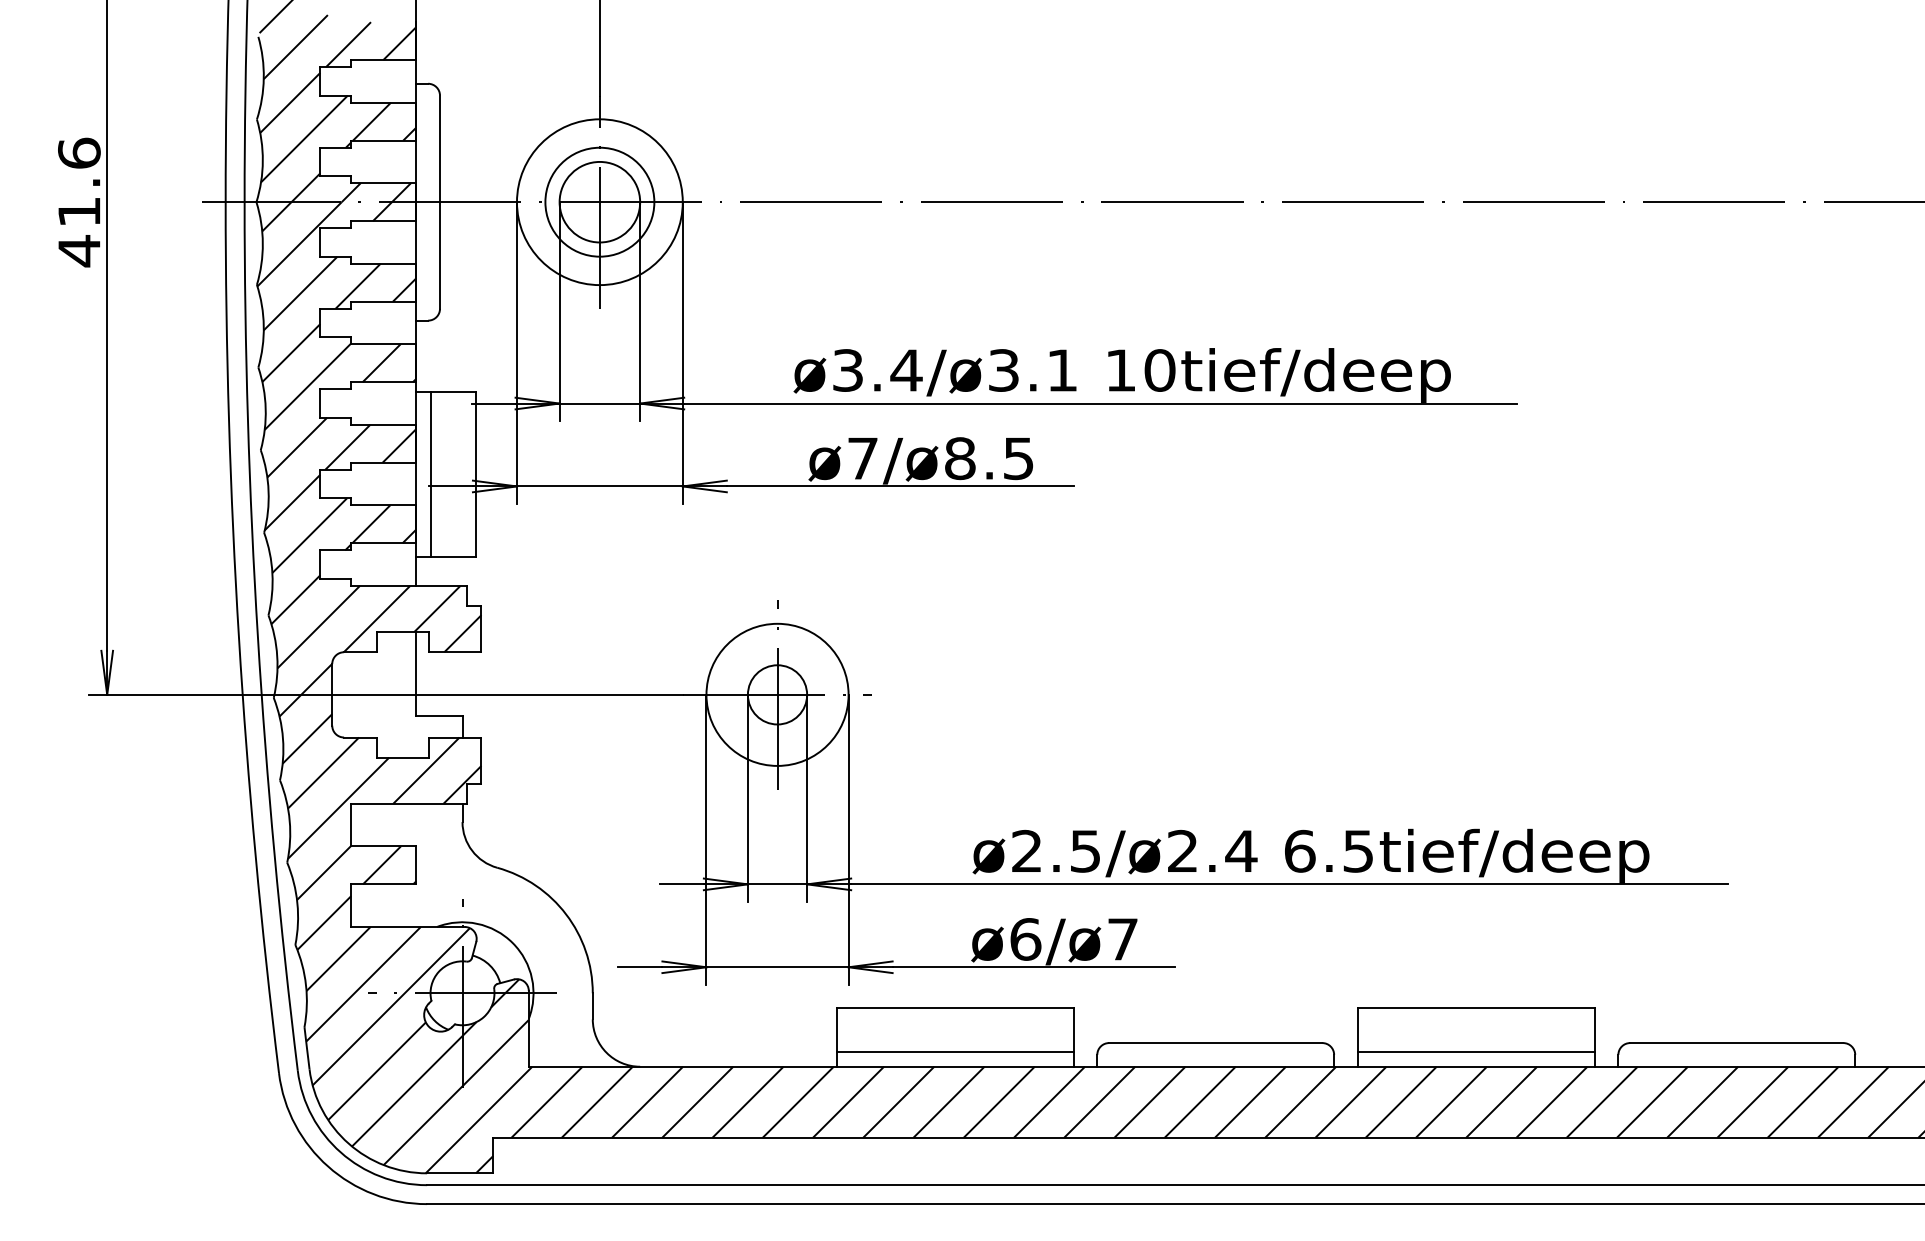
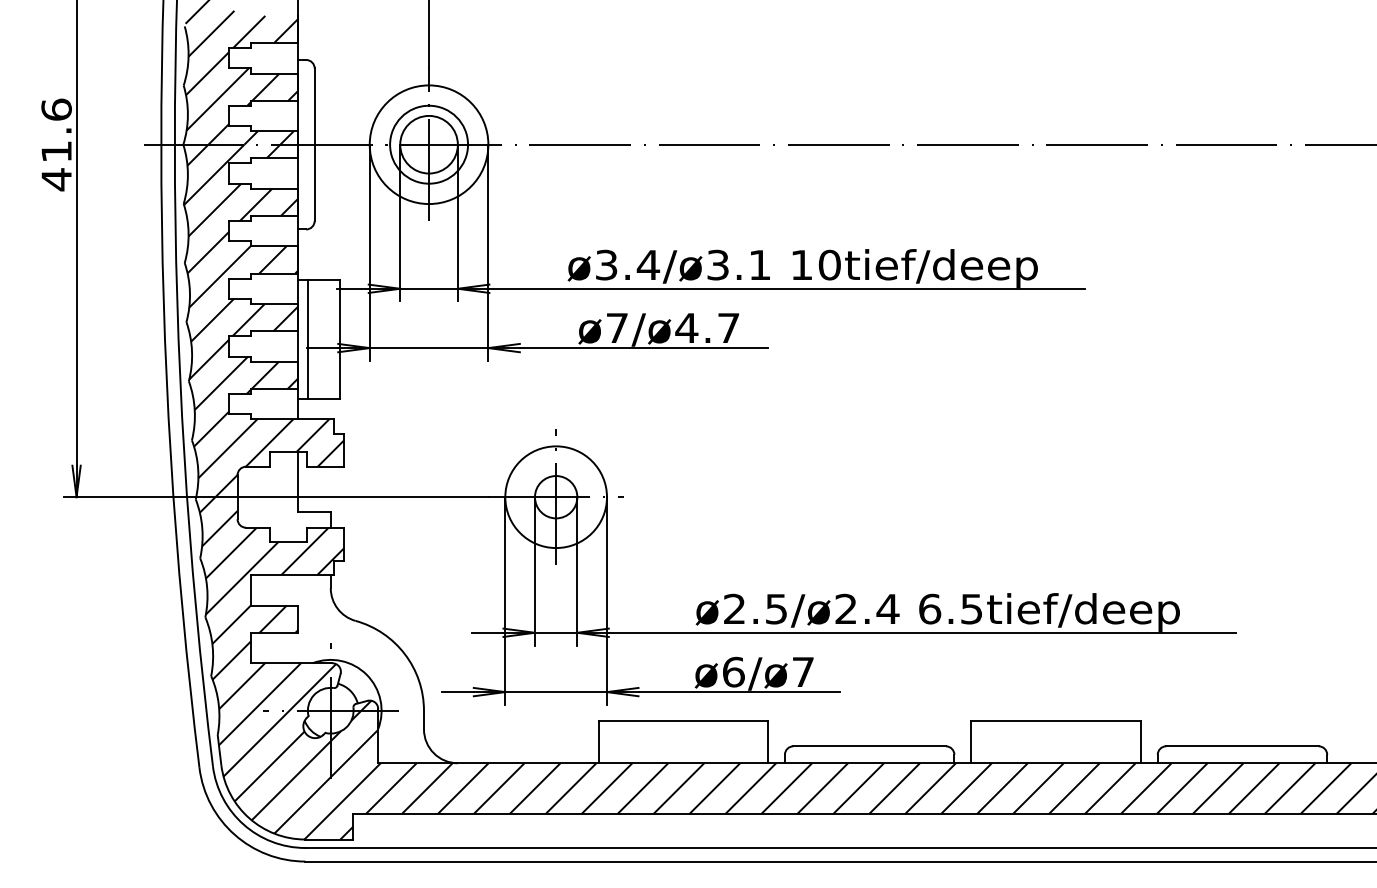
text: (989, 457) -> (707, 327), ø7/ø8.5 -> ø7/ø4.7
line: (954, 1051) -> (682, 752), removed
line: (1475, 1051) -> (1055, 752), removed

